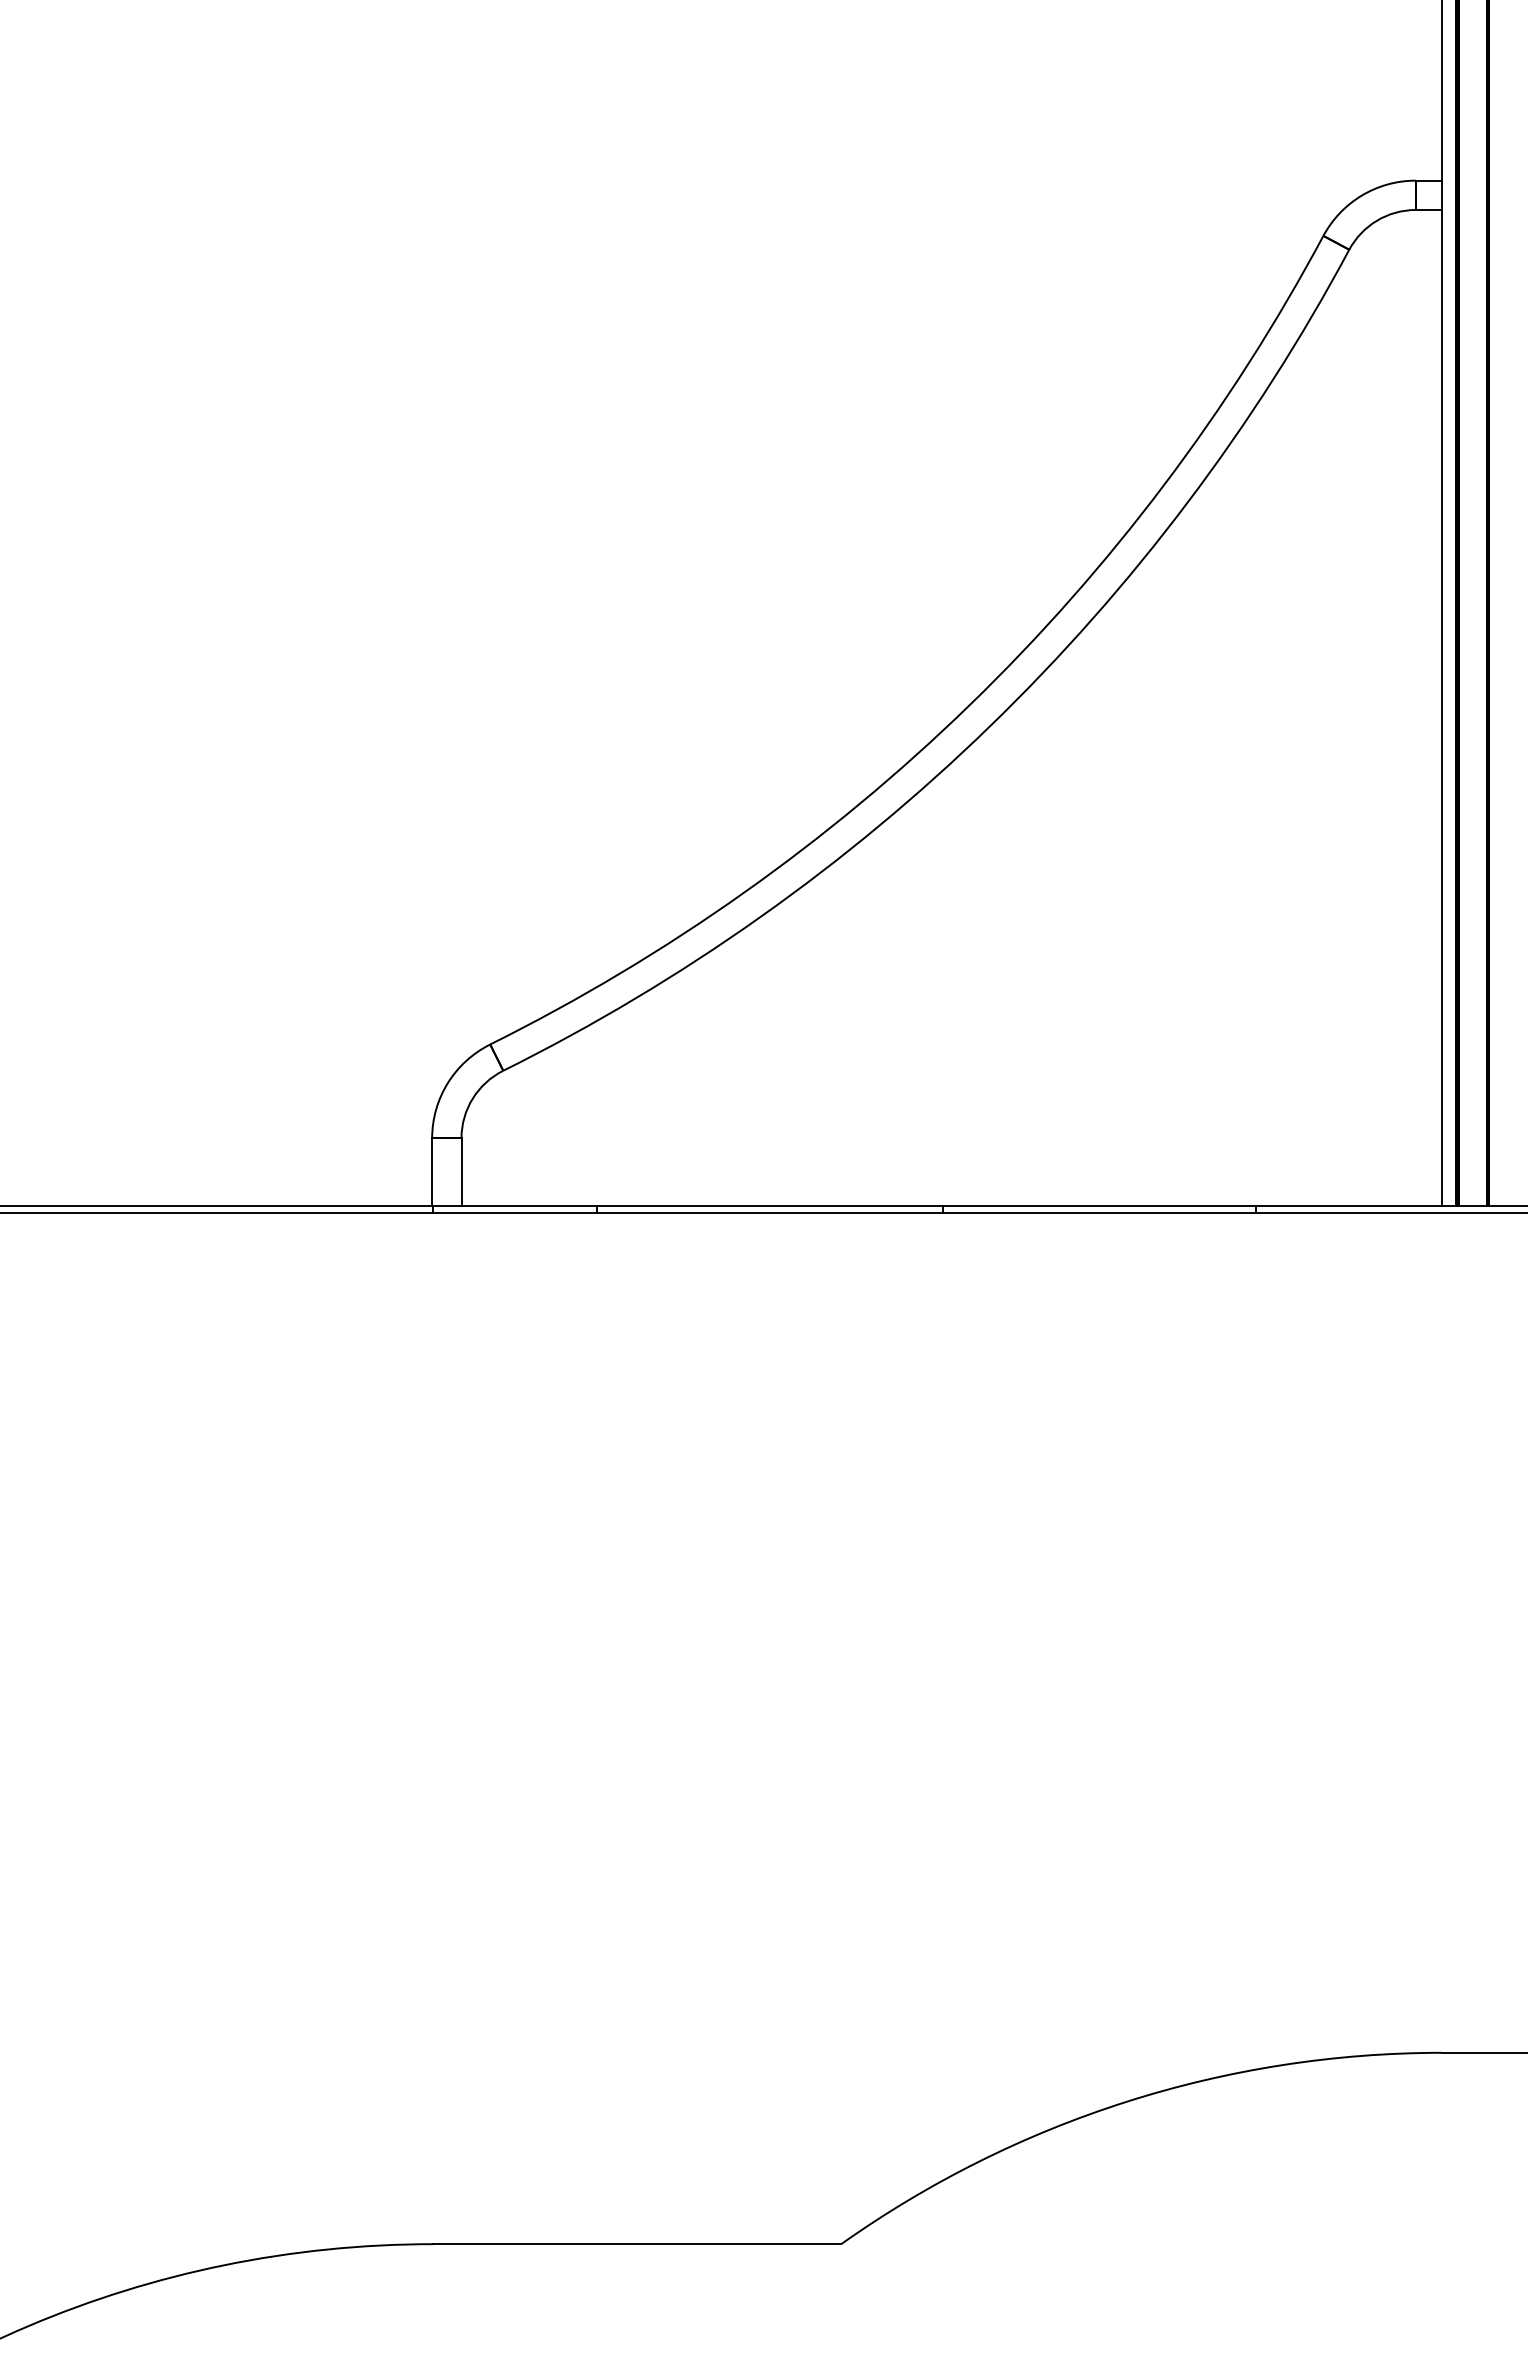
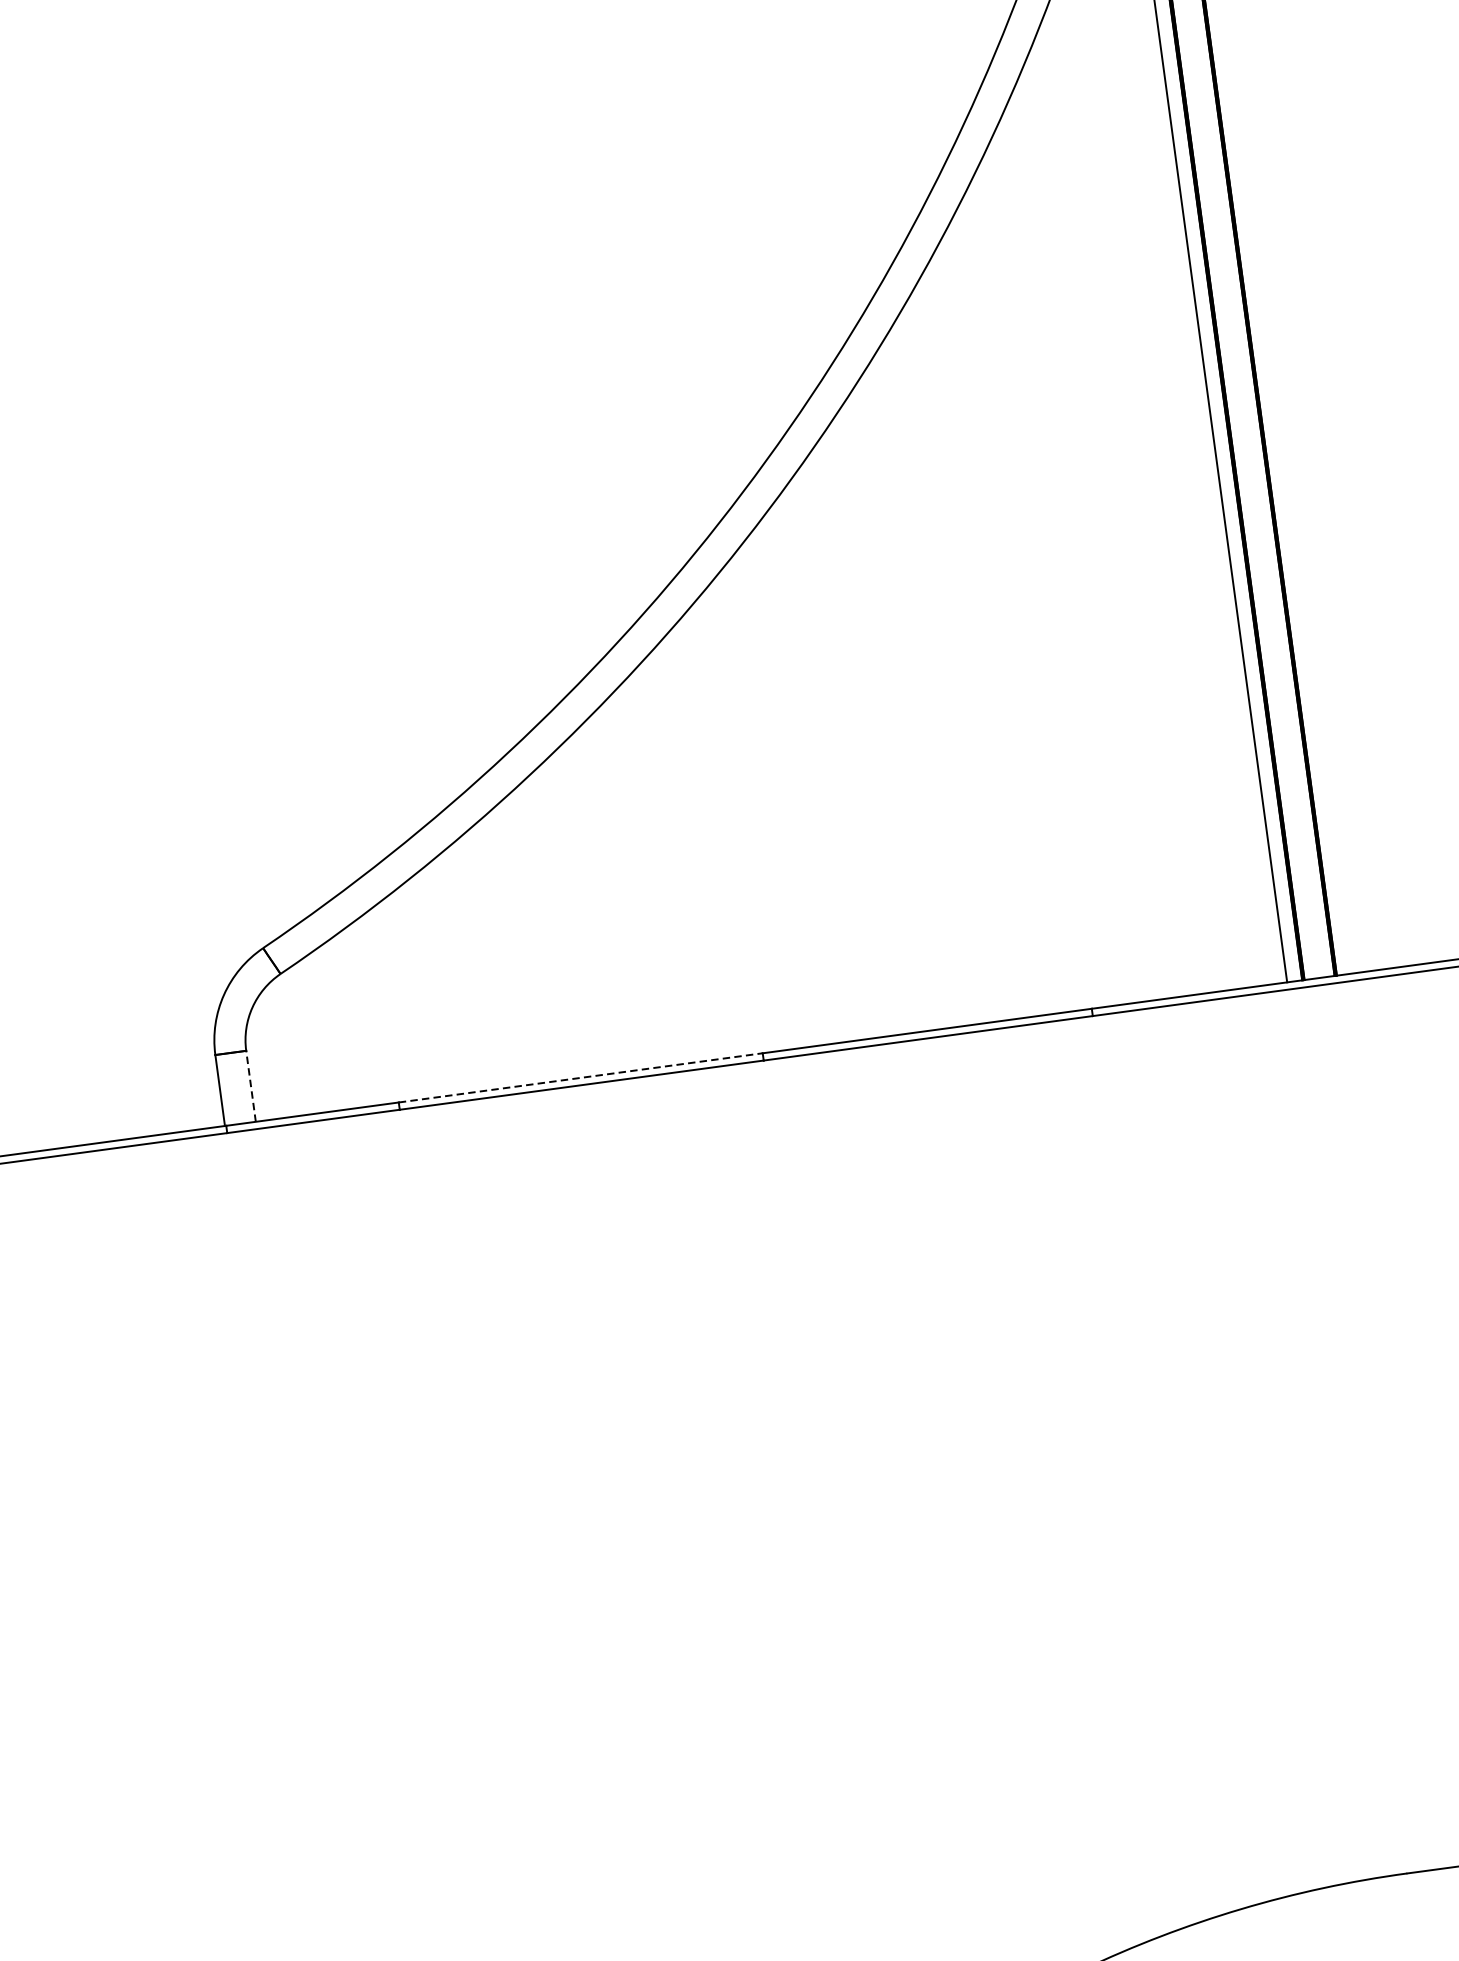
line: (461, 1171) -> (250, 1085), solid -> dashed
line: (770, 1205) -> (580, 1077), solid -> dashed

